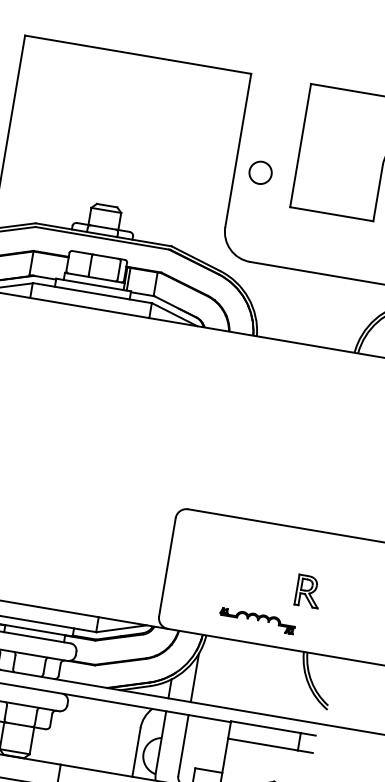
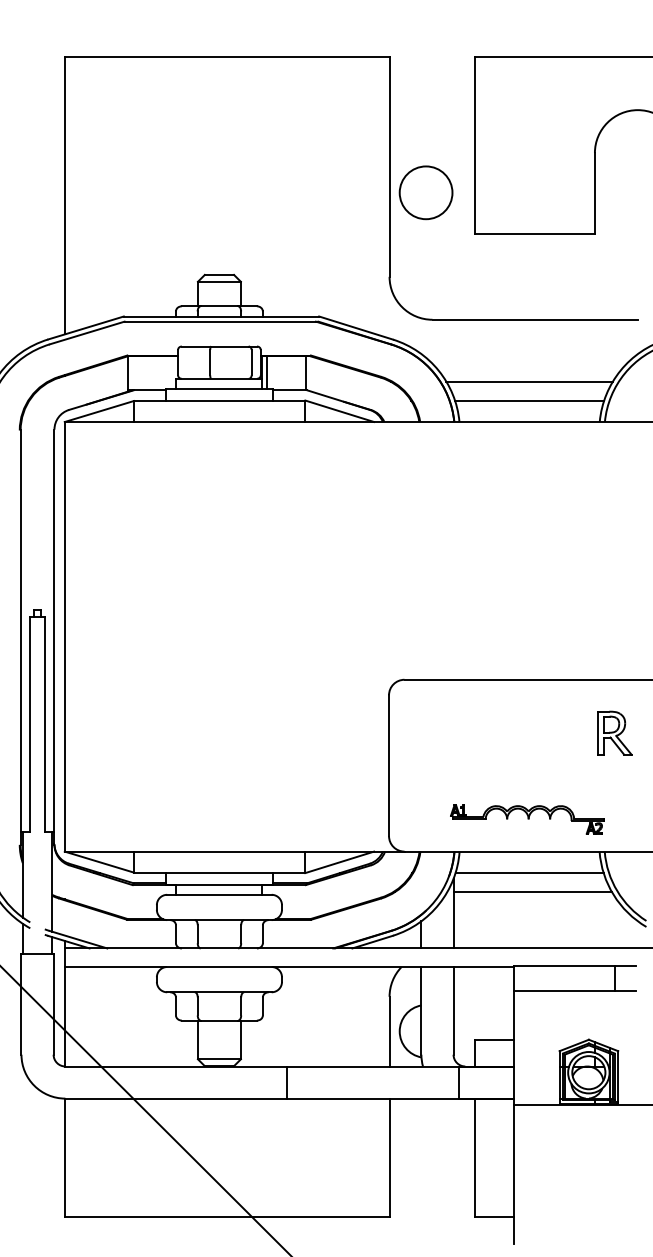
circle: (260, 172) -> (425, 192), size x1.67
line: (310, 316) -> (529, 381), added
line: (308, 329) -> (529, 400), added
part: (308, 590) -> (614, 732), moved
part: (257, 621) -> (527, 819), size x1.43
line: (252, 658) -> (529, 873), added
line: (252, 672) -> (532, 892), added

